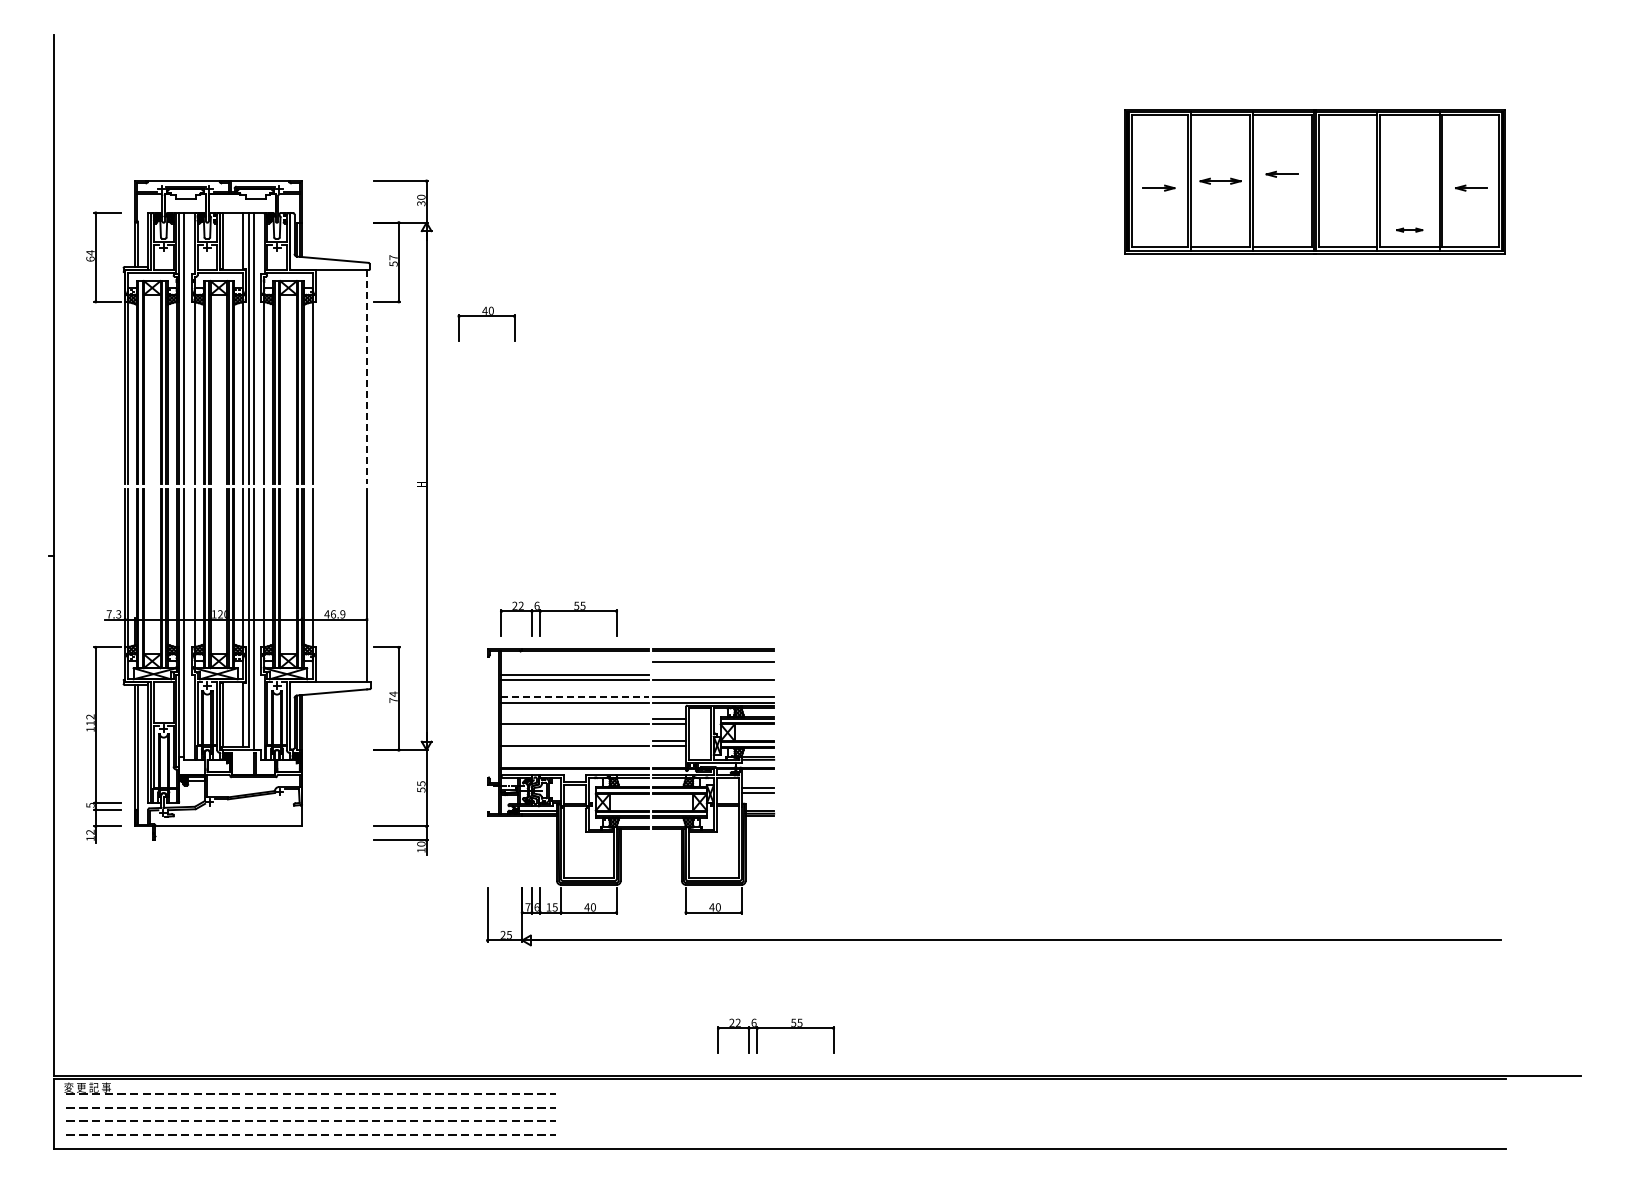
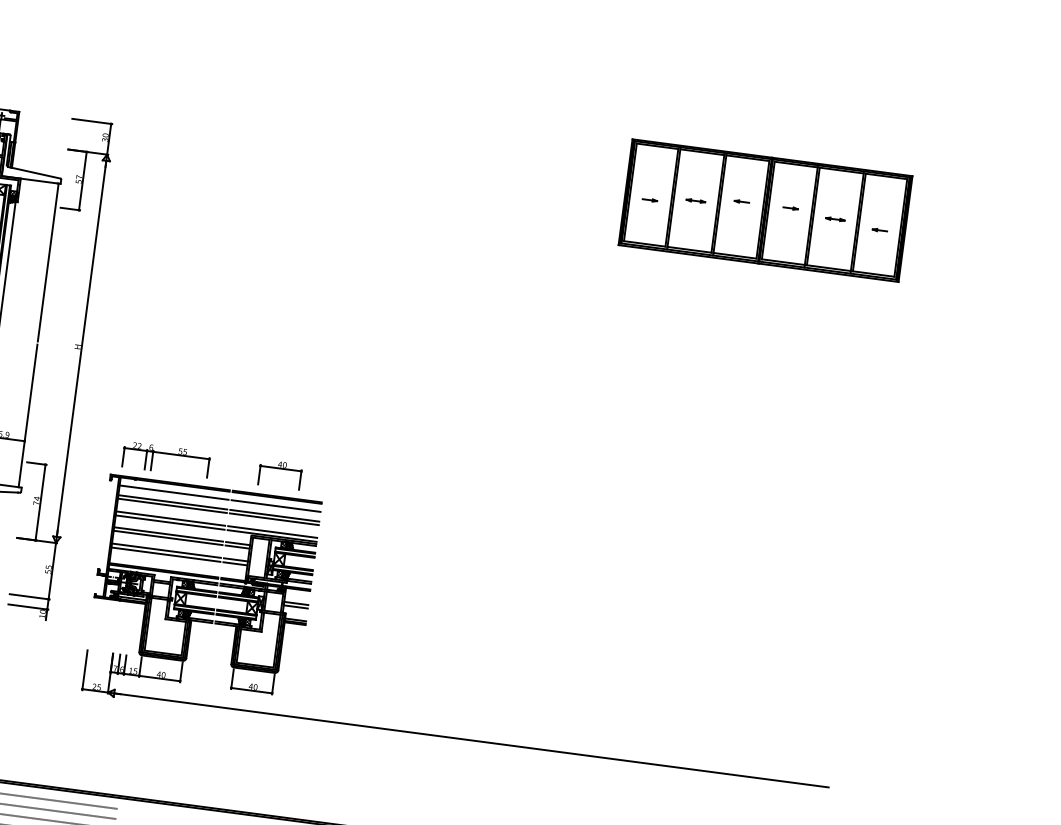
part: (1281, 173) -> (741, 201), size x0.62
part: (1347, 173) -> (790, 207), added
part: (1220, 180) -> (695, 200), size x0.62
part: (1158, 187) -> (649, 199), size x0.62
part: (1470, 187) -> (879, 229), size x0.62
part: (1409, 229) -> (835, 218), moved
part: (486, 316) -> (280, 468), moved
line: (366, 377) -> (47, 262), dashed -> solid
line: (575, 662) -> (174, 492), added
line: (713, 675) -> (274, 515), added
line: (575, 697) -> (170, 518), dashed -> solid
line: (575, 718) -> (168, 534), added
line: (575, 740) -> (166, 550), added
part: (775, 1028) -> (285, 781), removed

